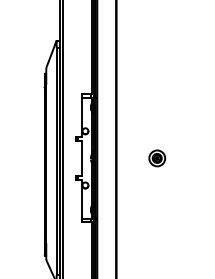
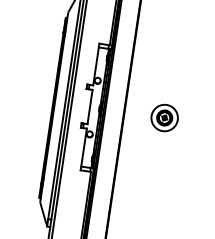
part: (157, 158) -> (165, 118), size x1.67

